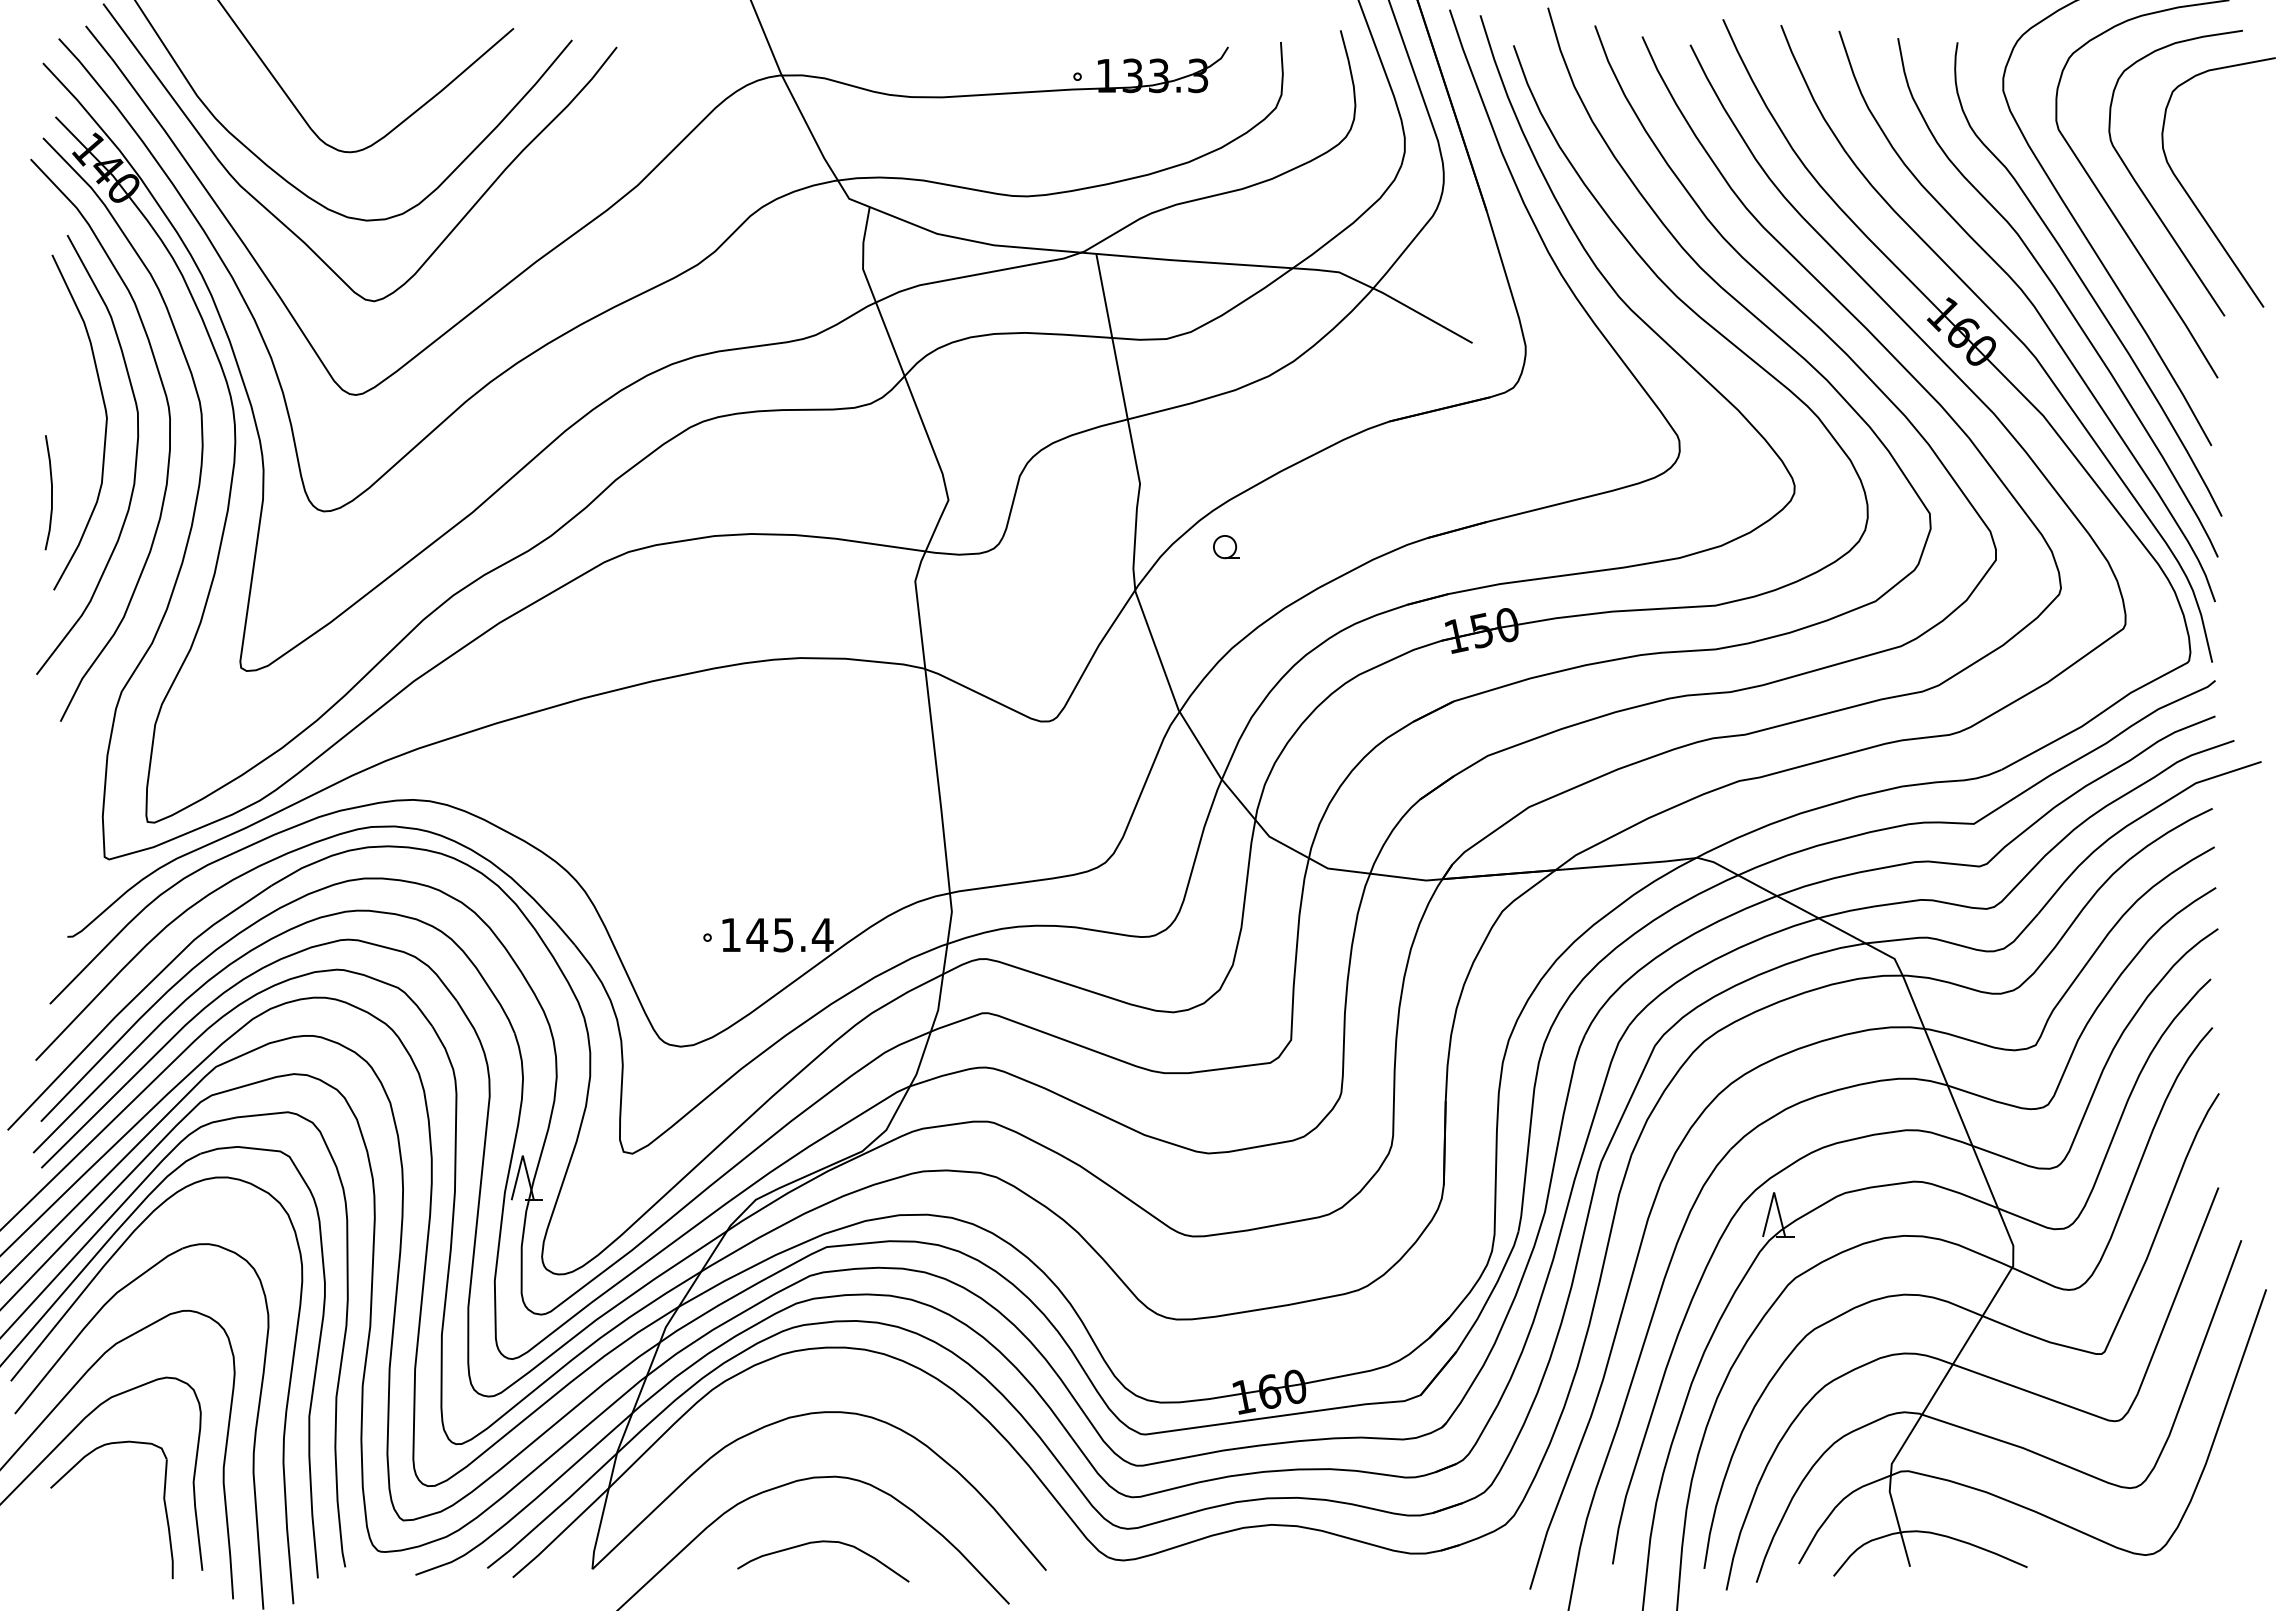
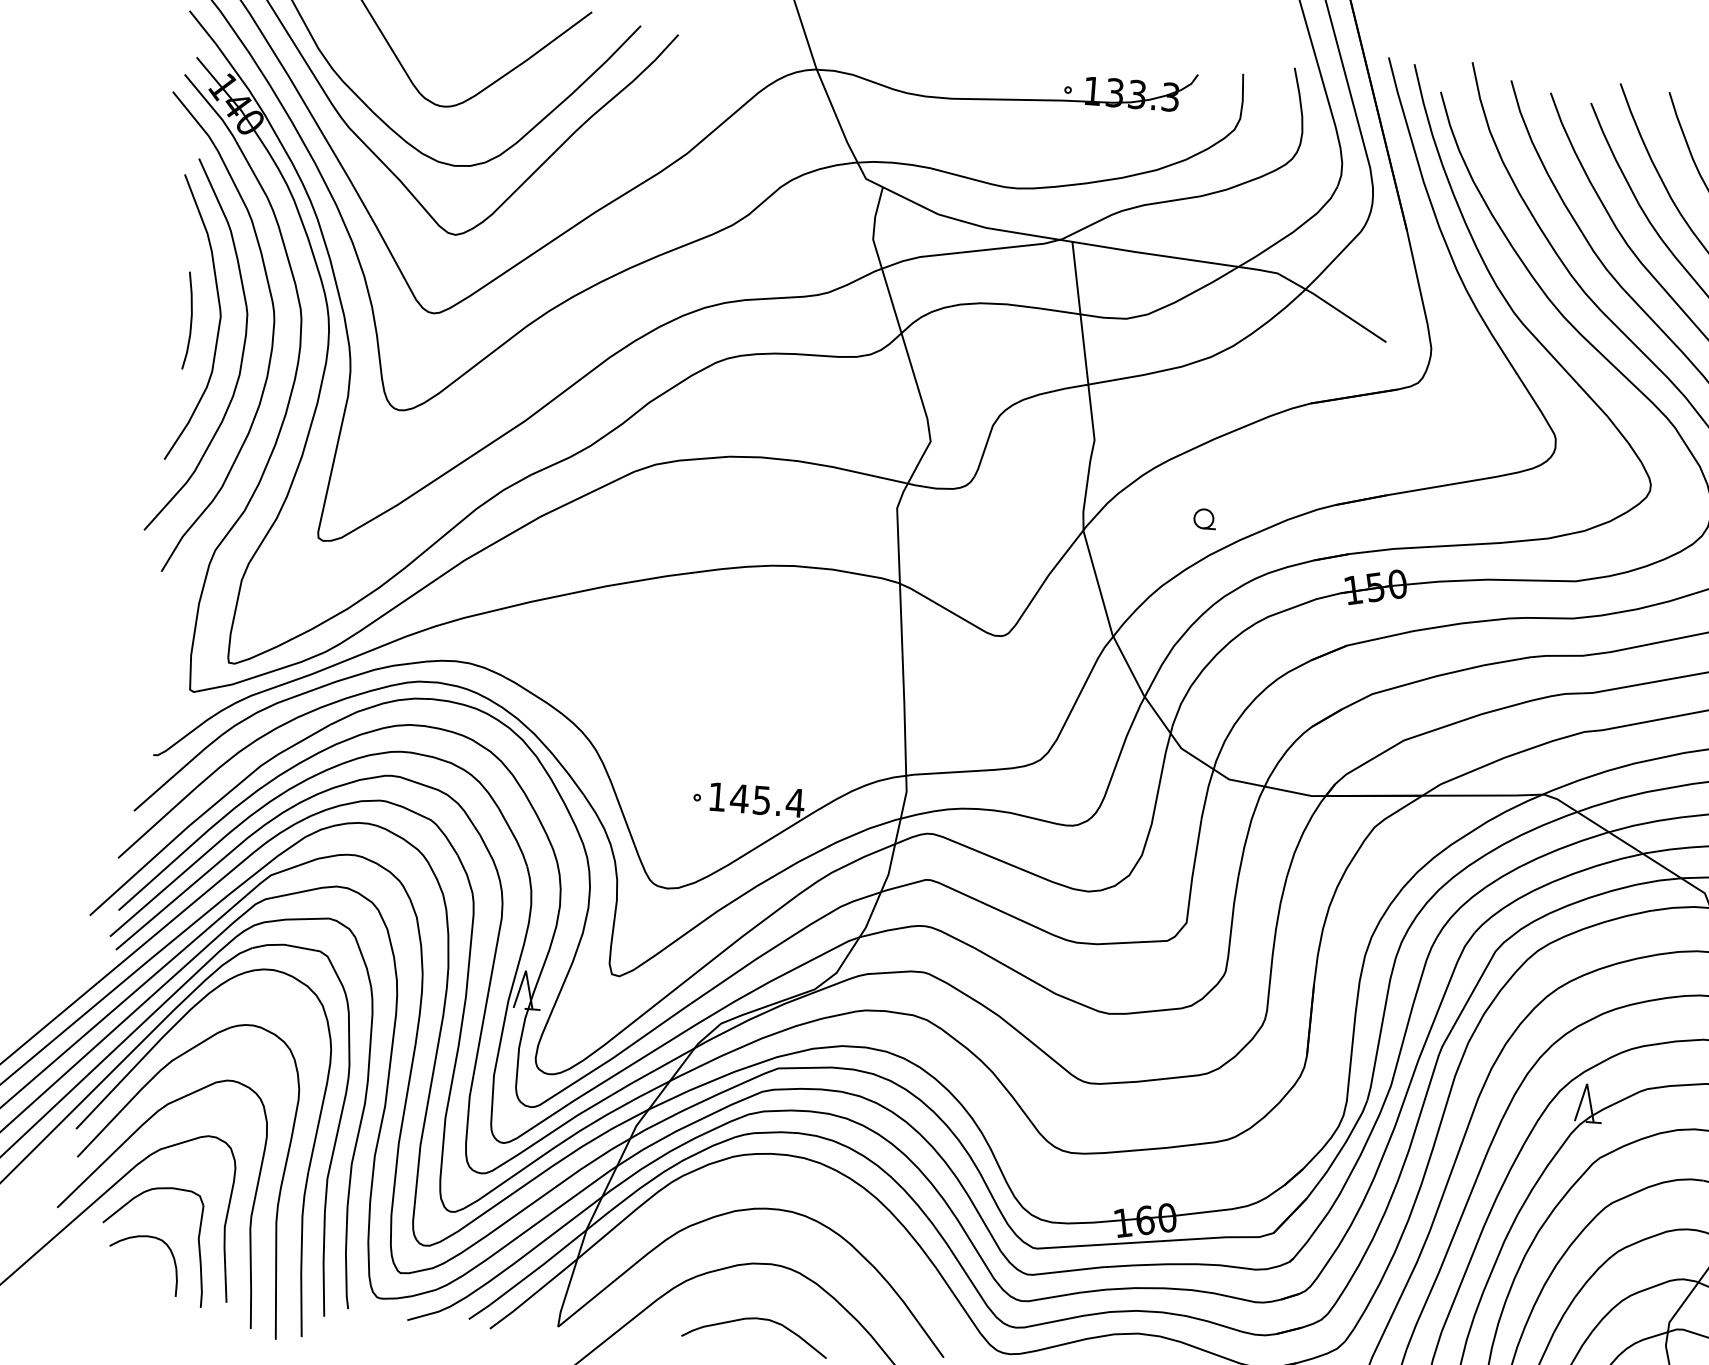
curve: (51, 492) -> (190, 320), moved
part: (1226, 547) -> (1205, 519), moved
curve: (101, 1501) -> (145, 1237), added

